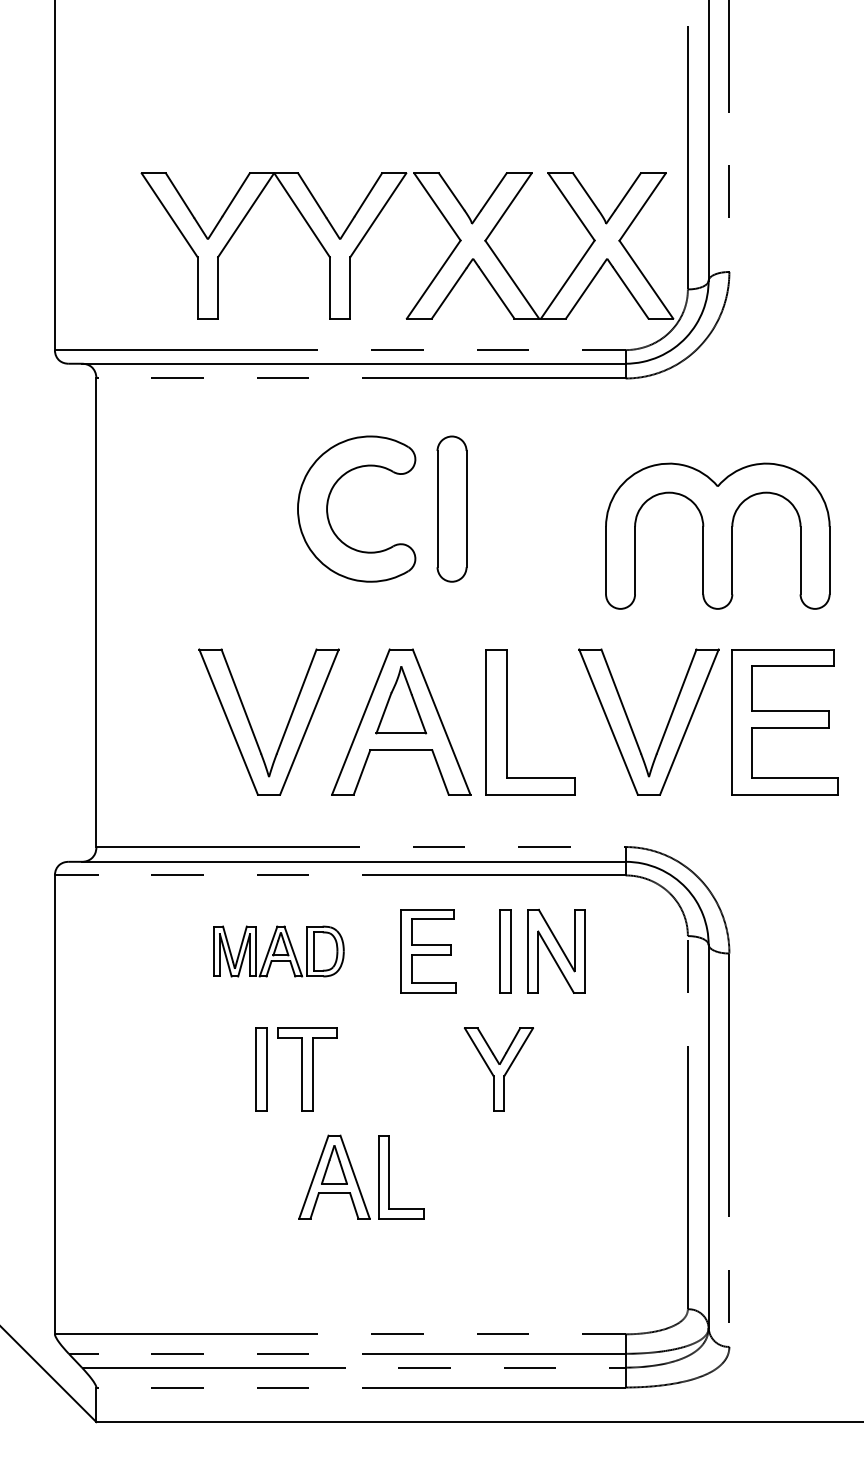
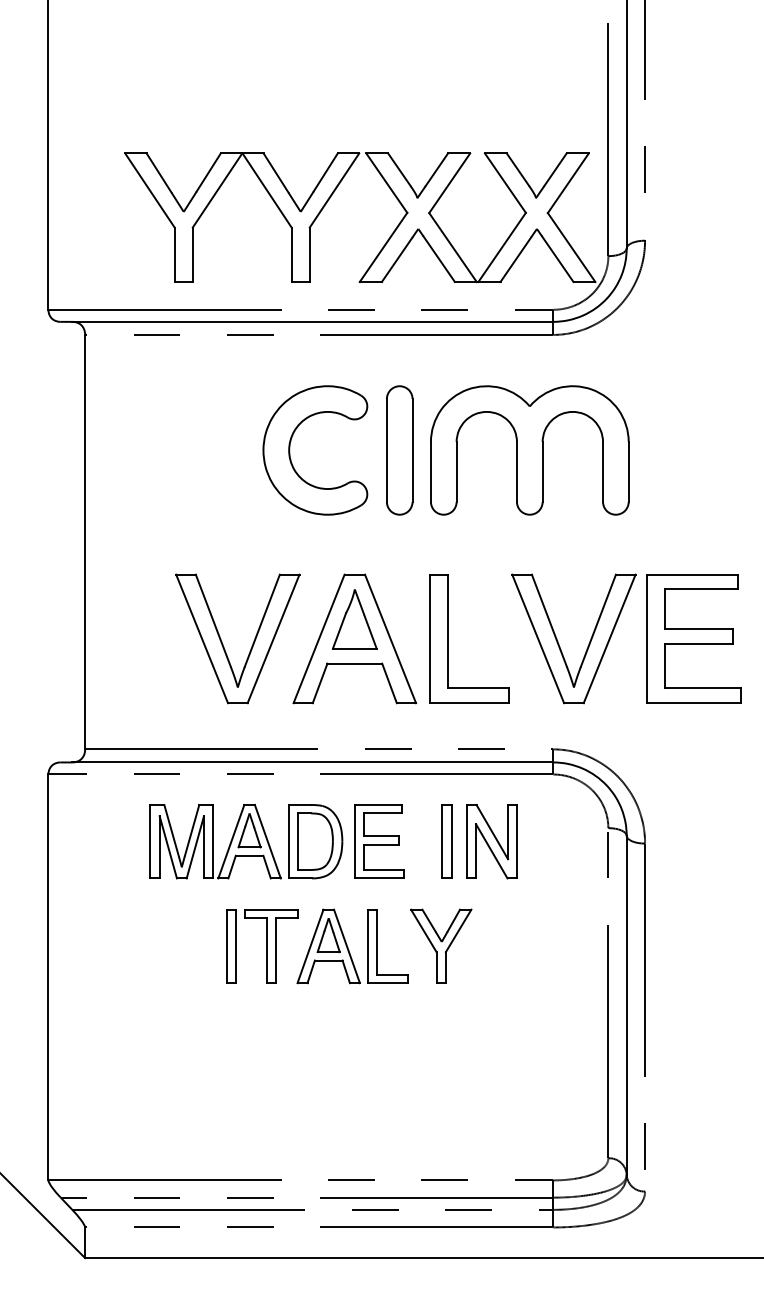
part: (717, 536) -> (529, 450), moved
part: (278, 951) -> (246, 841), size x1.67
part: (361, 1177) -> (352, 946), moved

